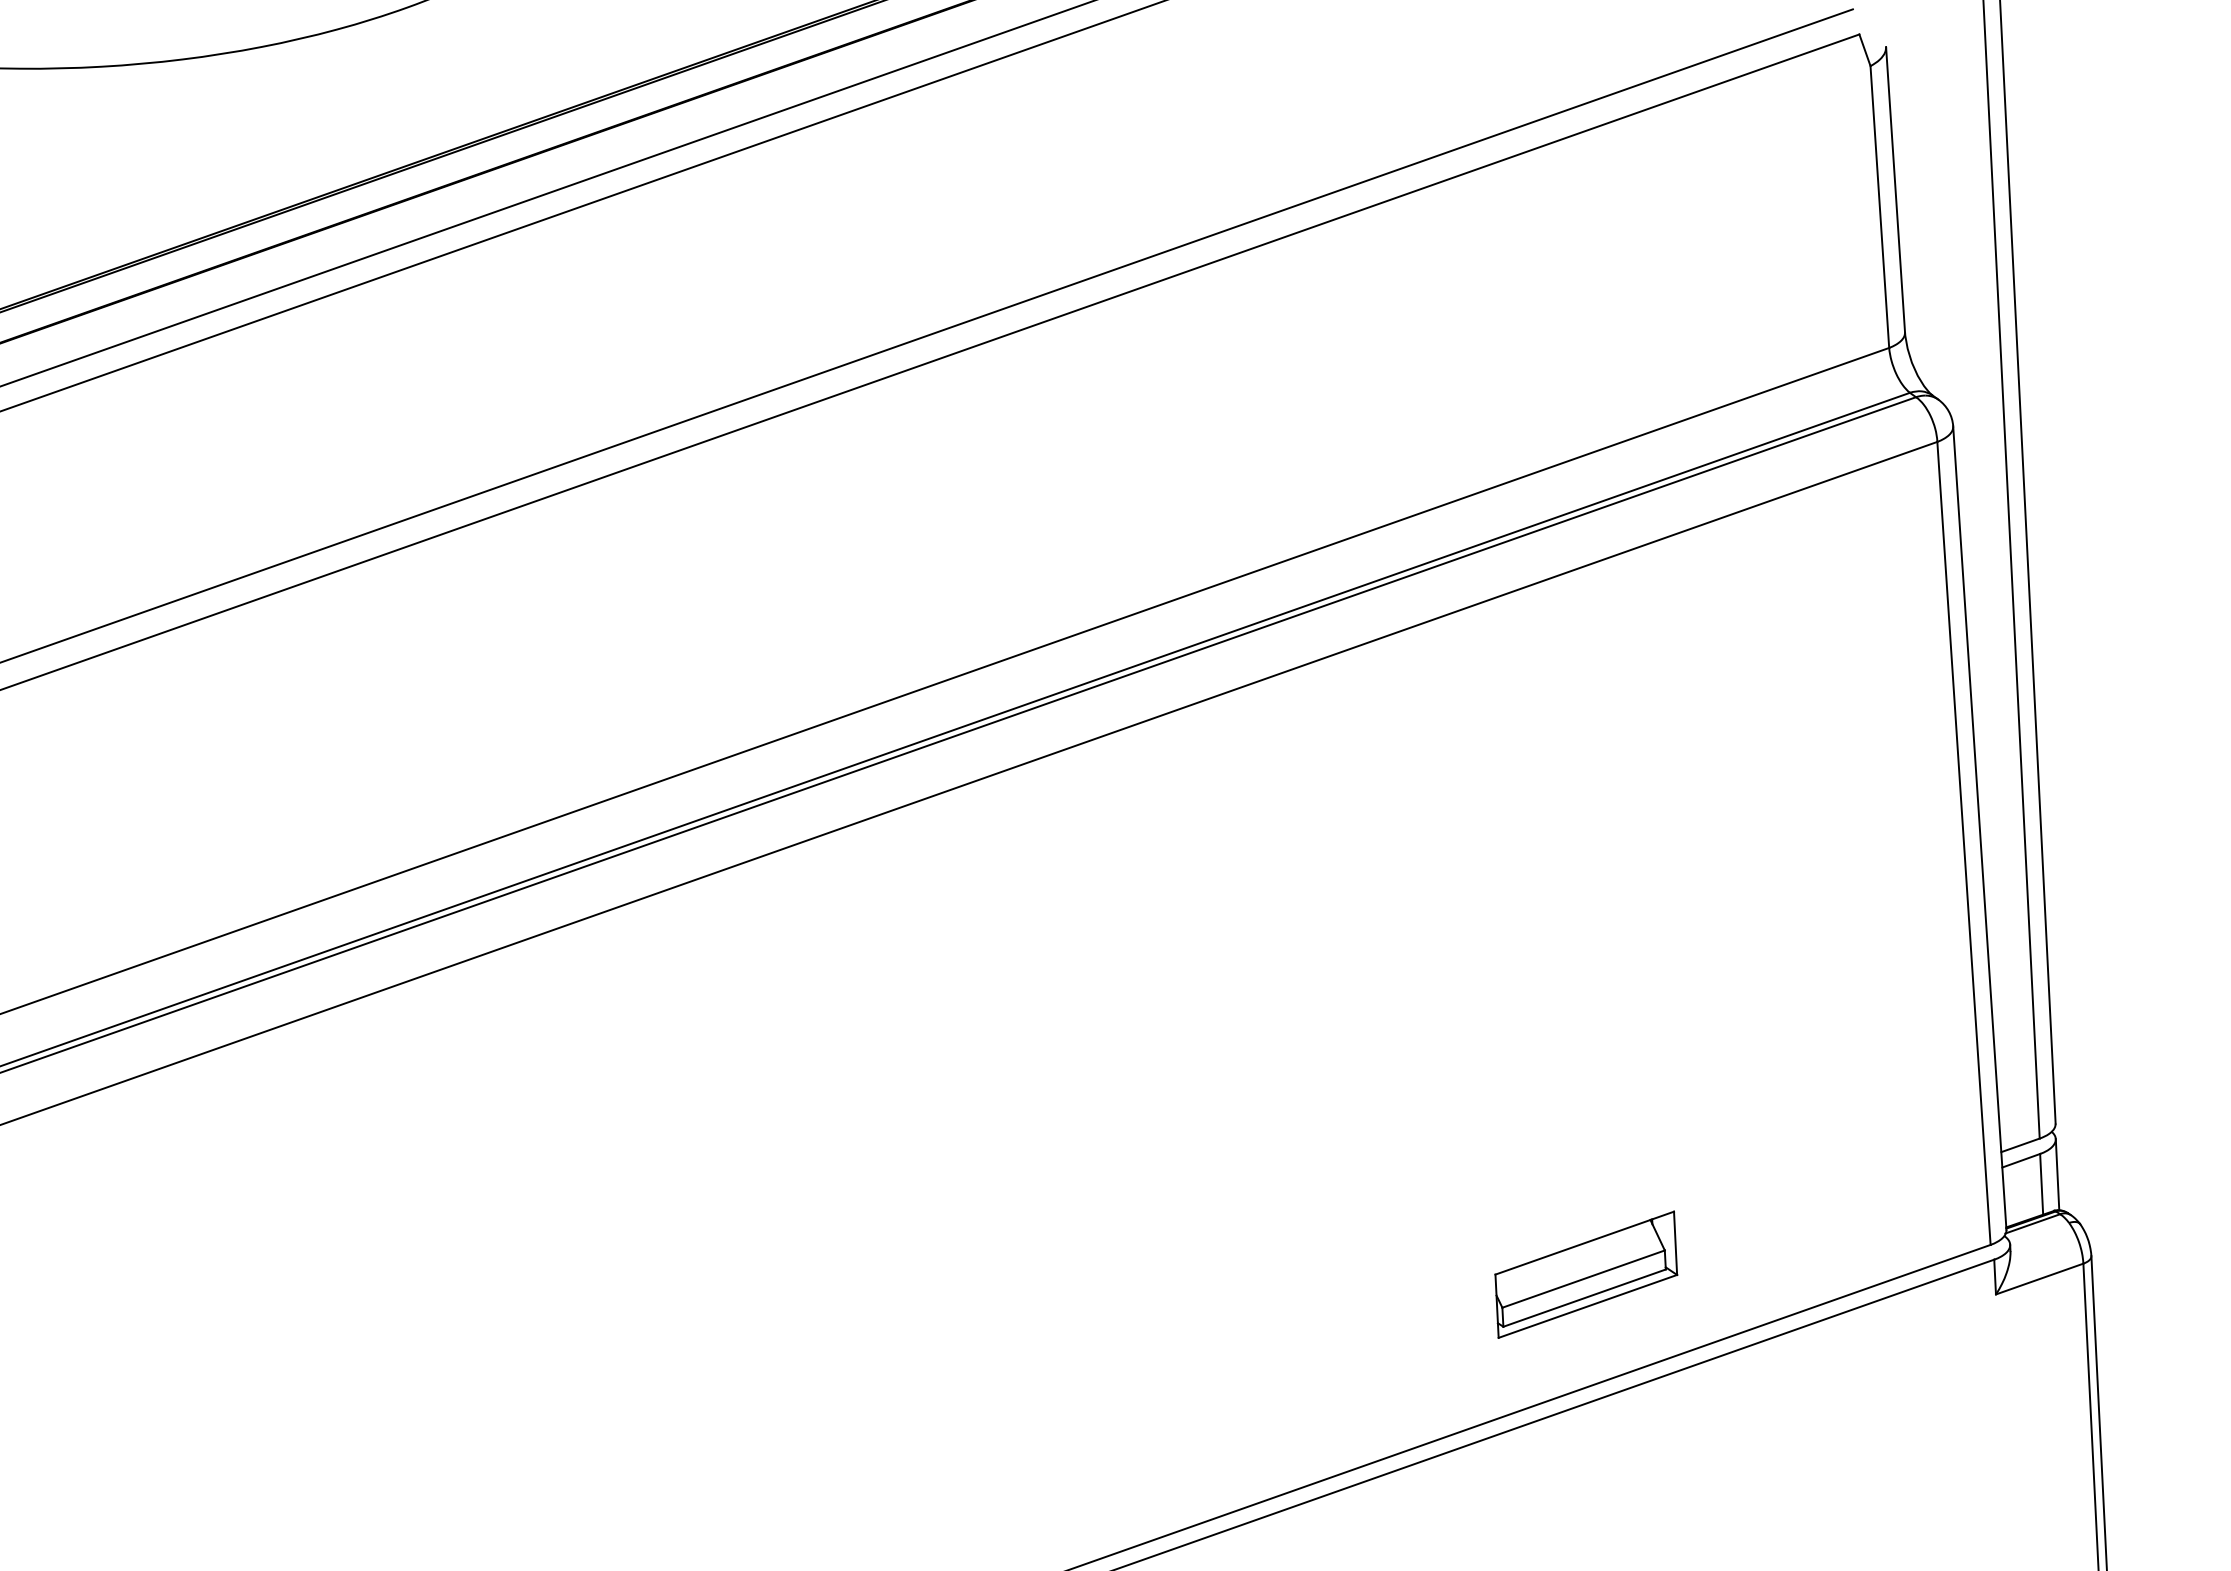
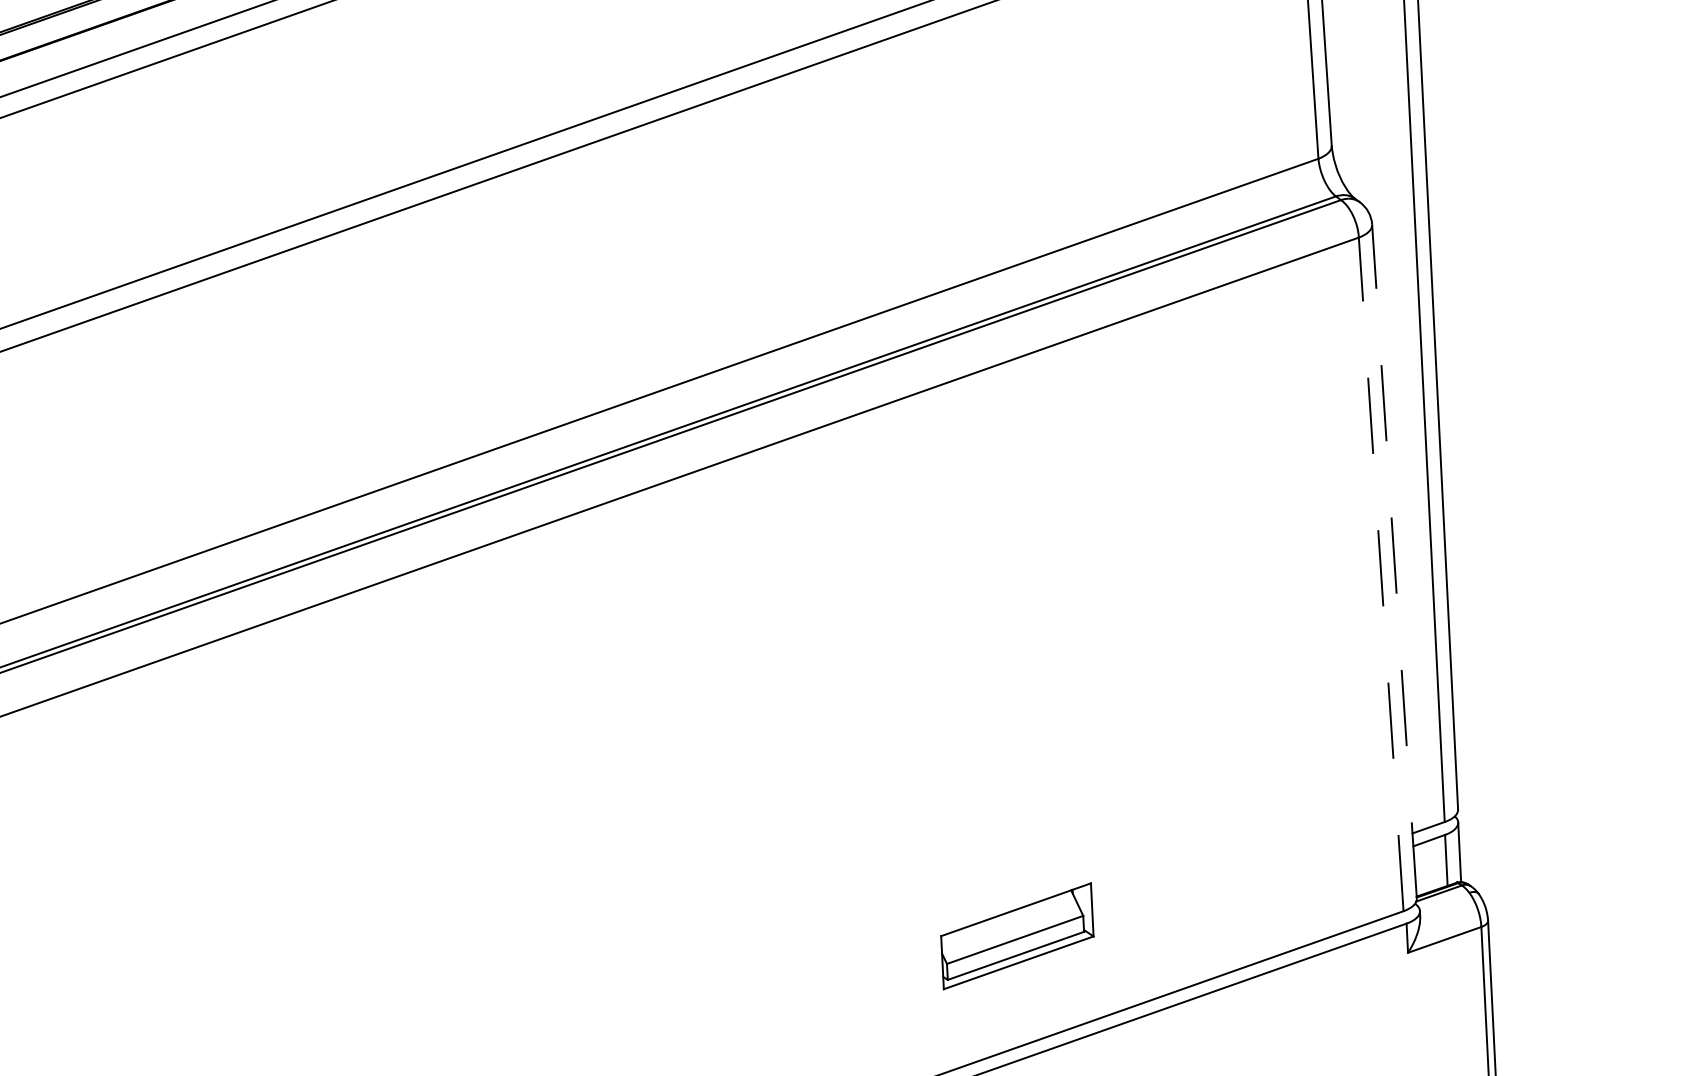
line: (1979, 828) -> (1394, 561), solid -> dashed
line: (1963, 842) -> (1380, 573), solid -> dashed
part: (1586, 1274) -> (1017, 936), moved

